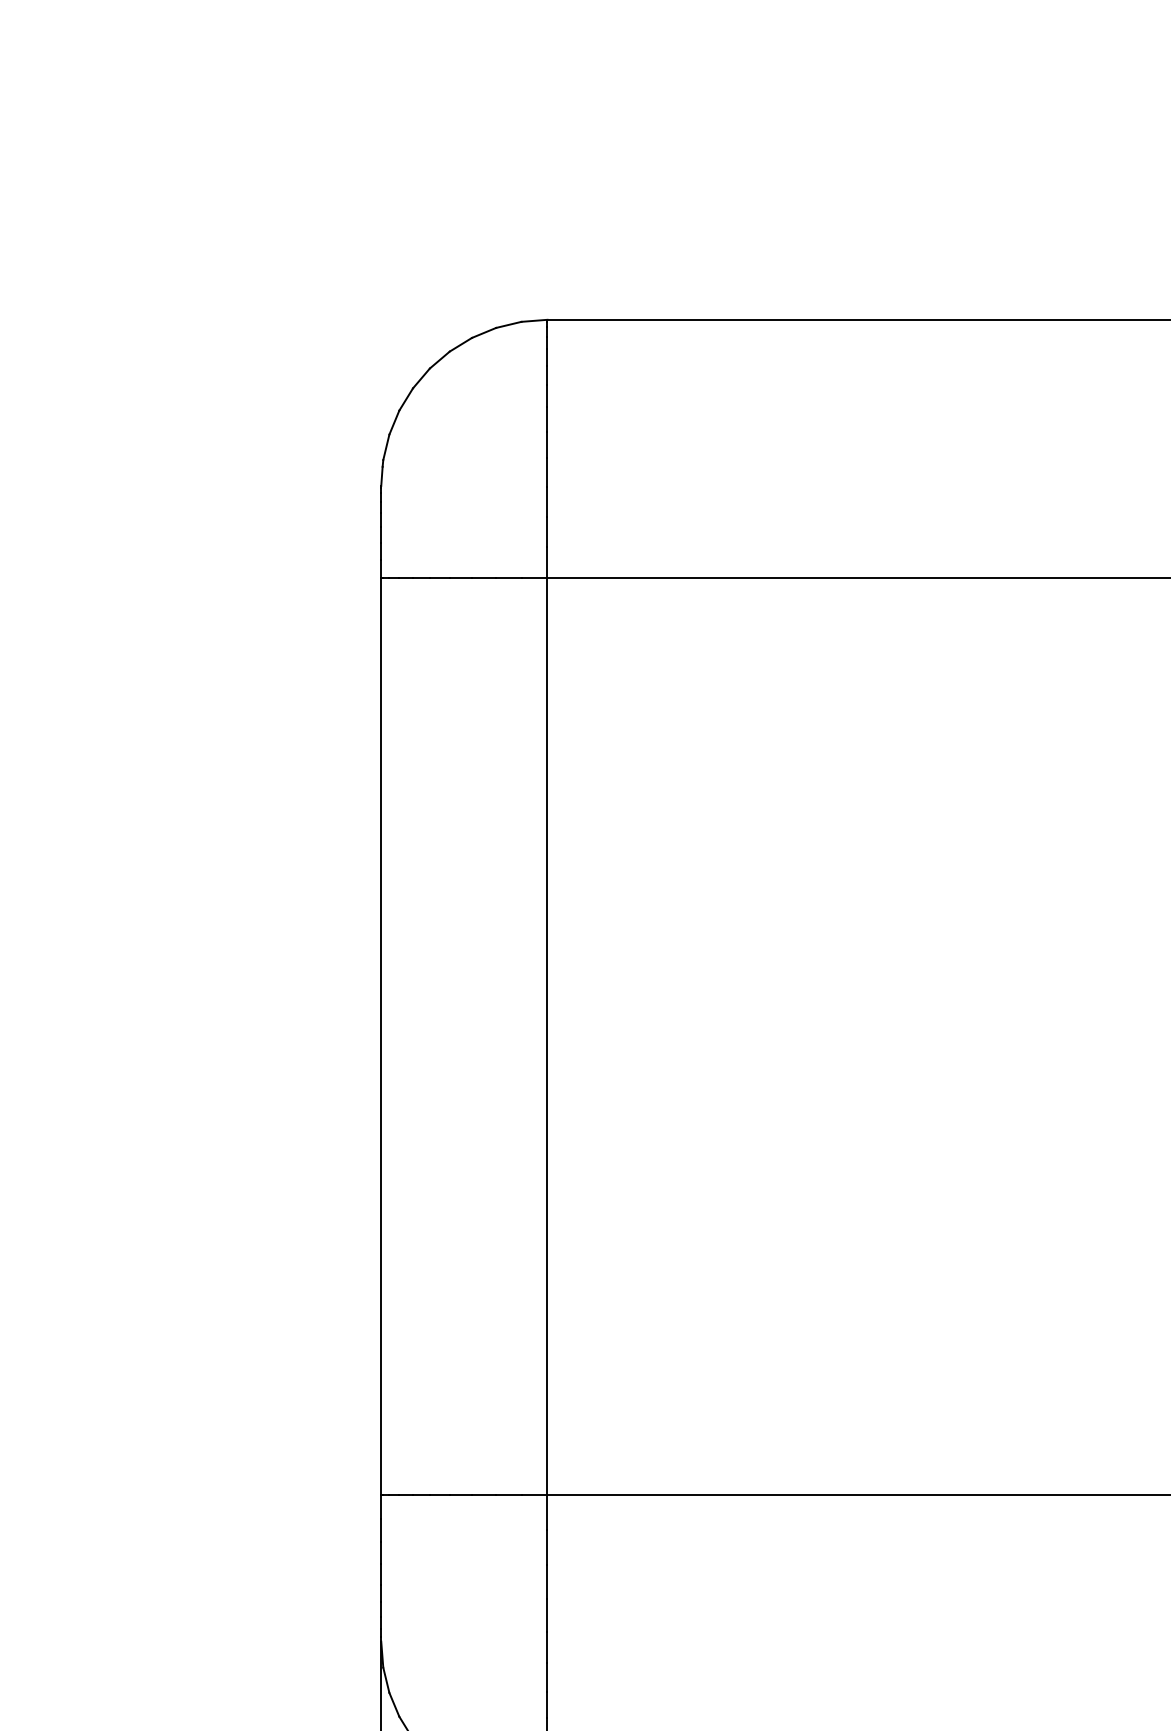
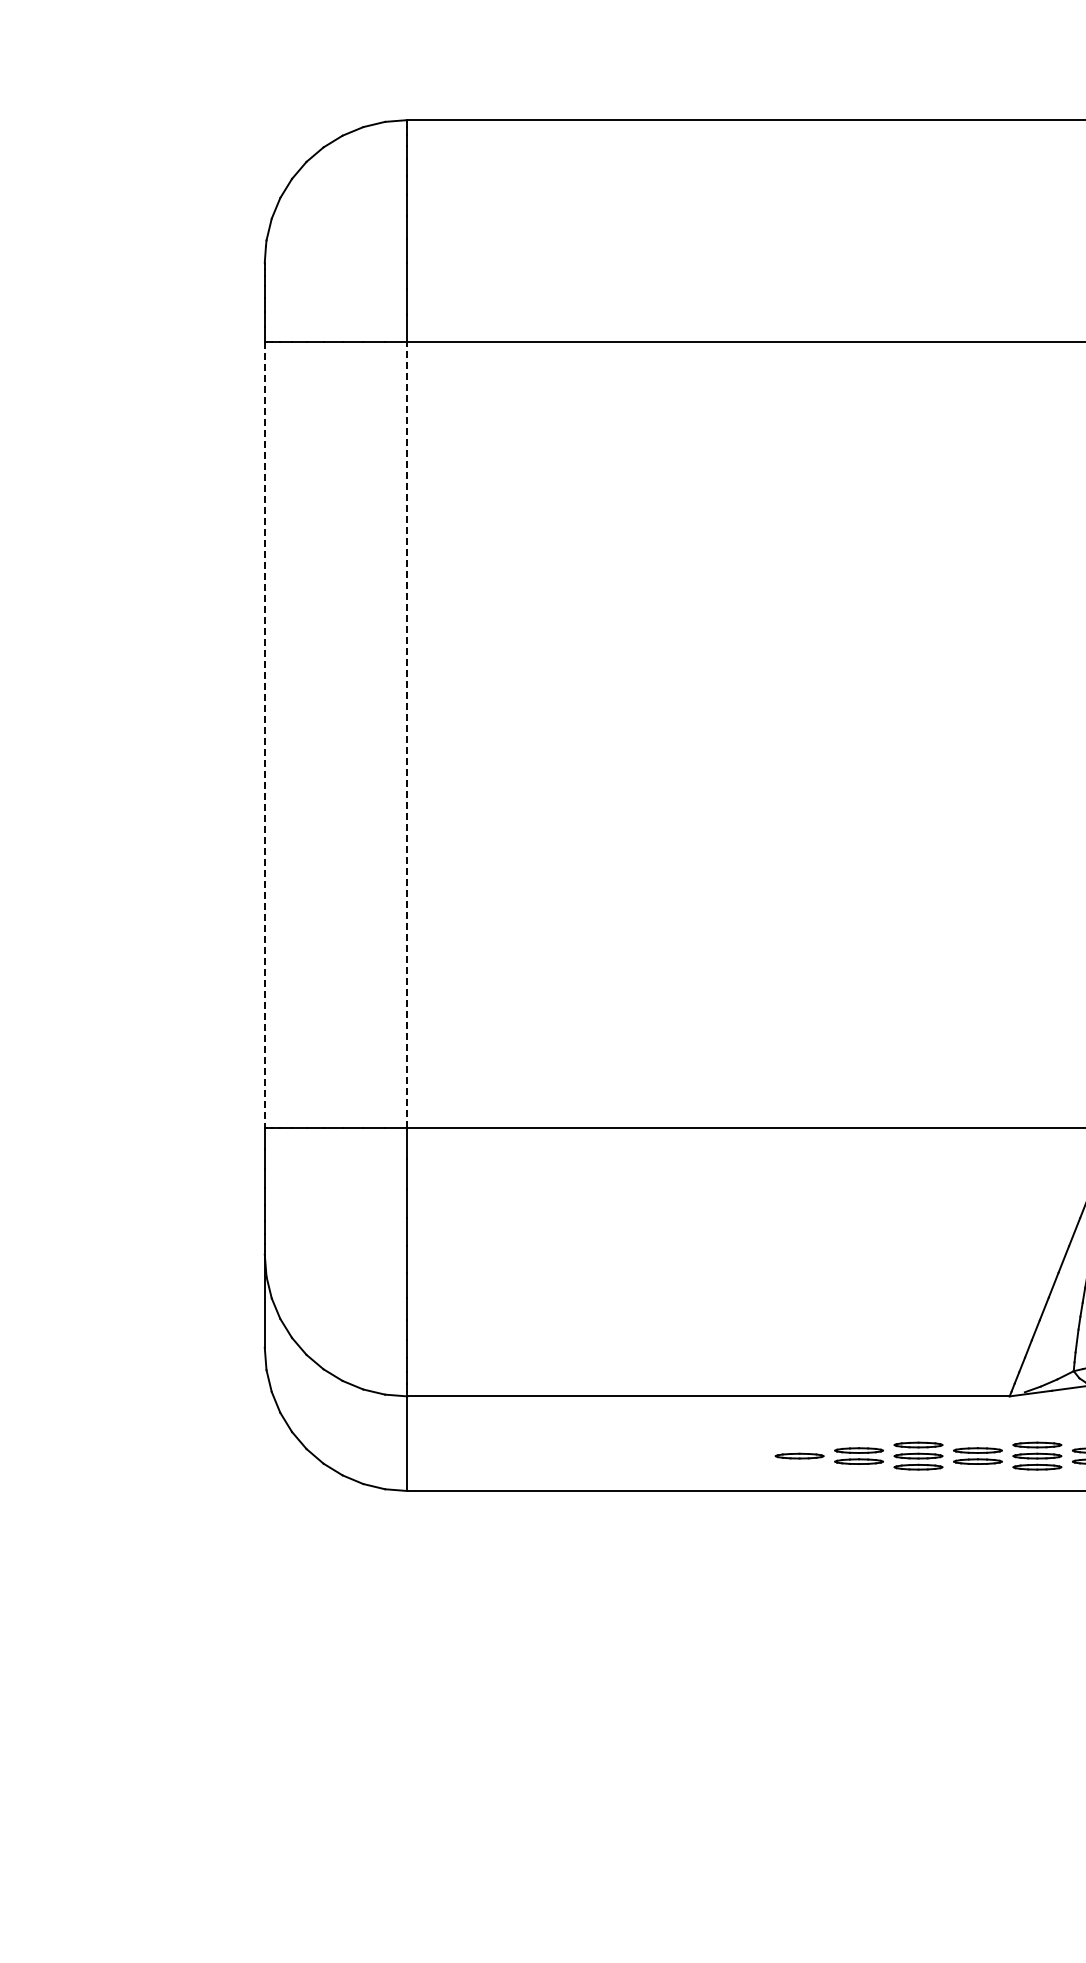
line: (547, 1035) -> (407, 734), solid -> dashed
line: (380, 1036) -> (264, 735), solid -> dashed

